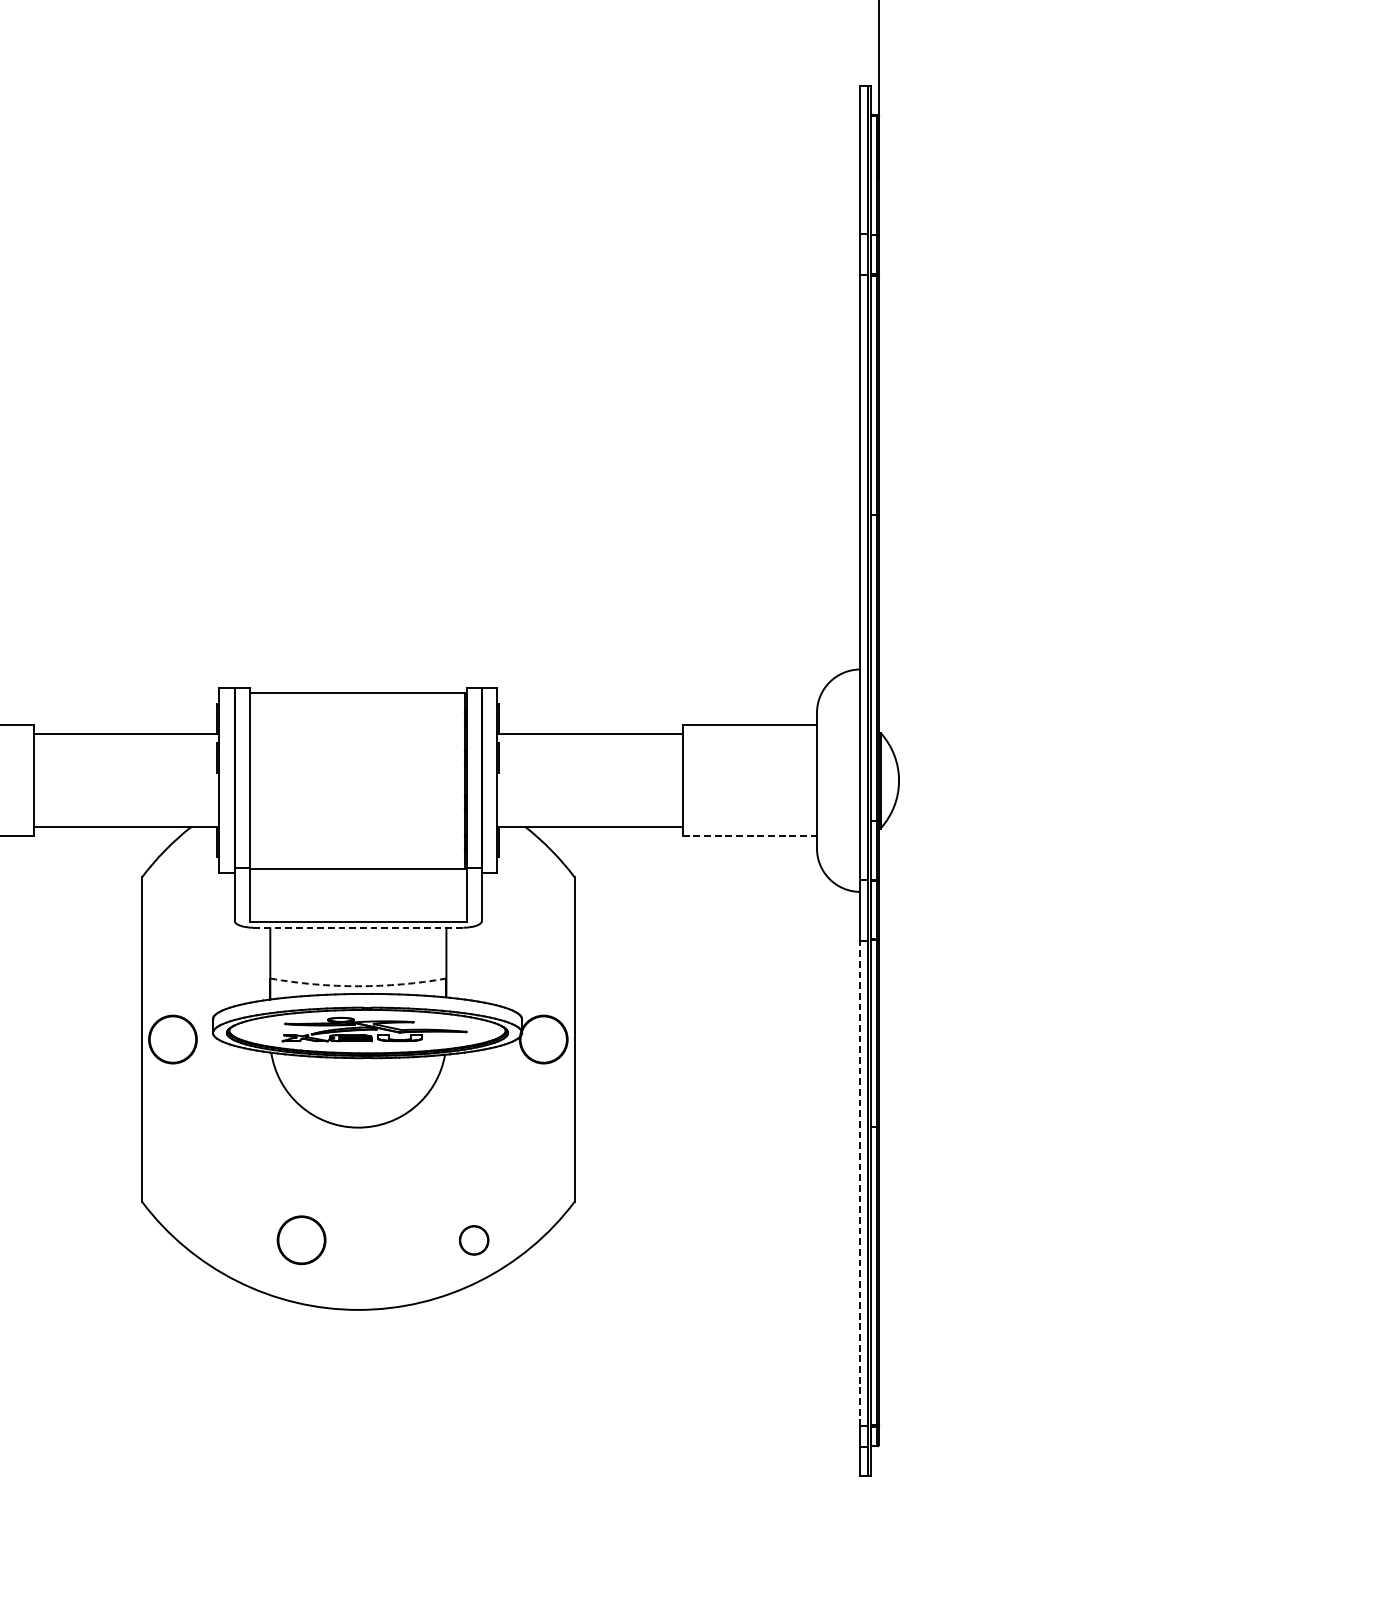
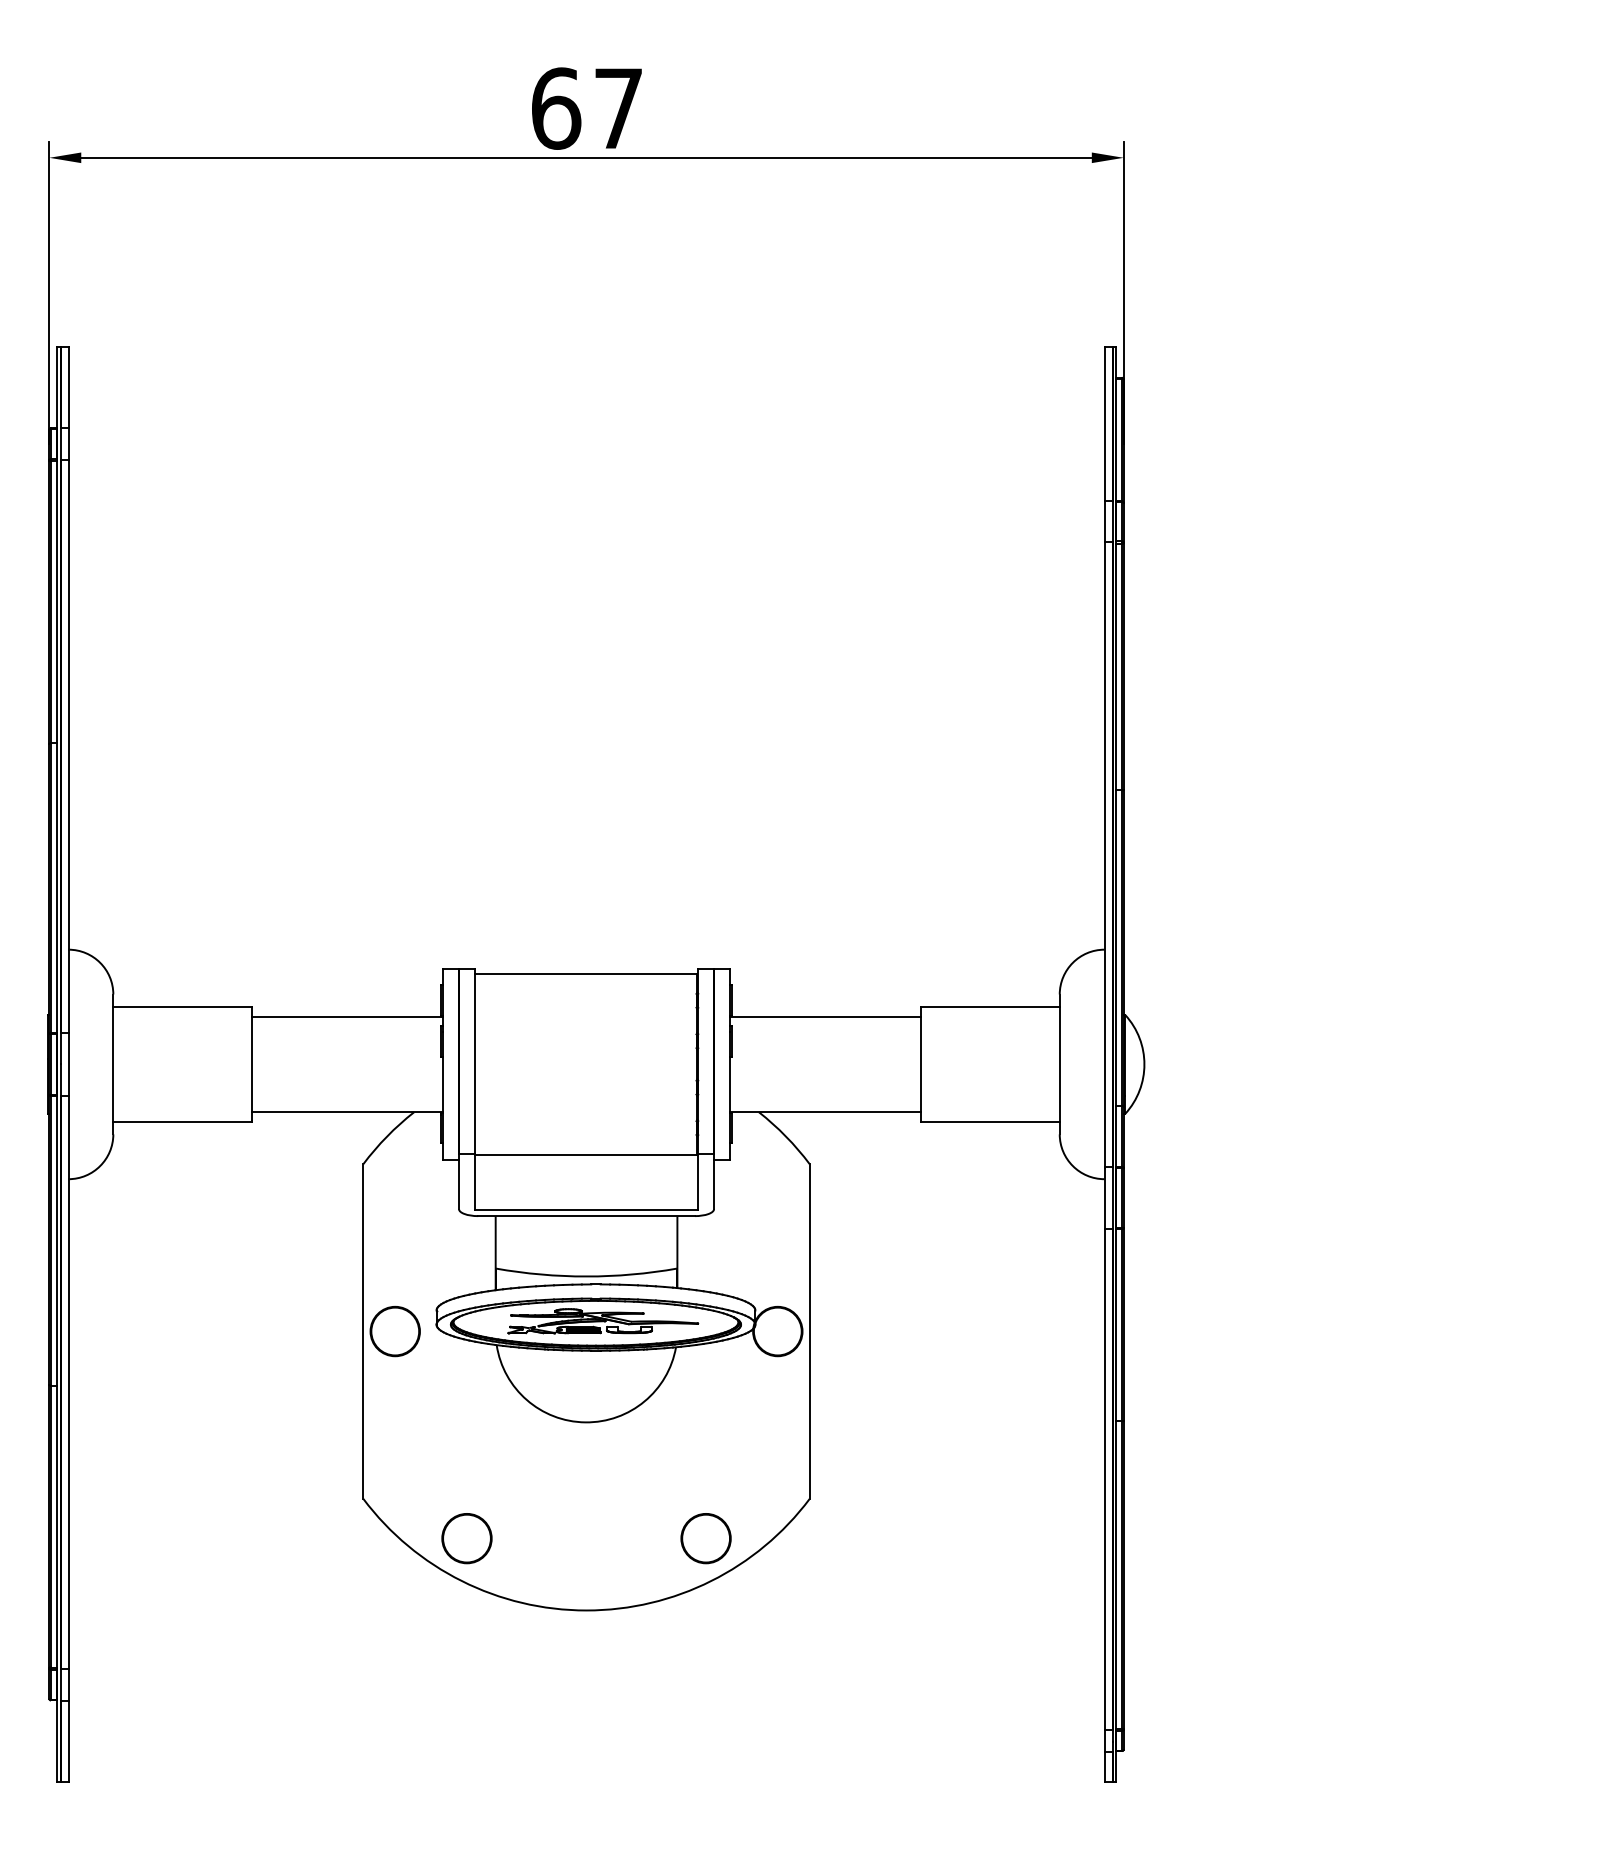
line: (750, 836) -> (991, 1121), dashed -> solid
line: (359, 928) -> (587, 1216), dashed -> solid
arc: (358, 986) -> (586, 1276), dashed -> solid
line: (860, 1182) -> (1104, 1479), dashed -> solid
circle: (301, 1240) -> (466, 1538), moved
circle: (473, 1240) -> (705, 1538), size x1.67

